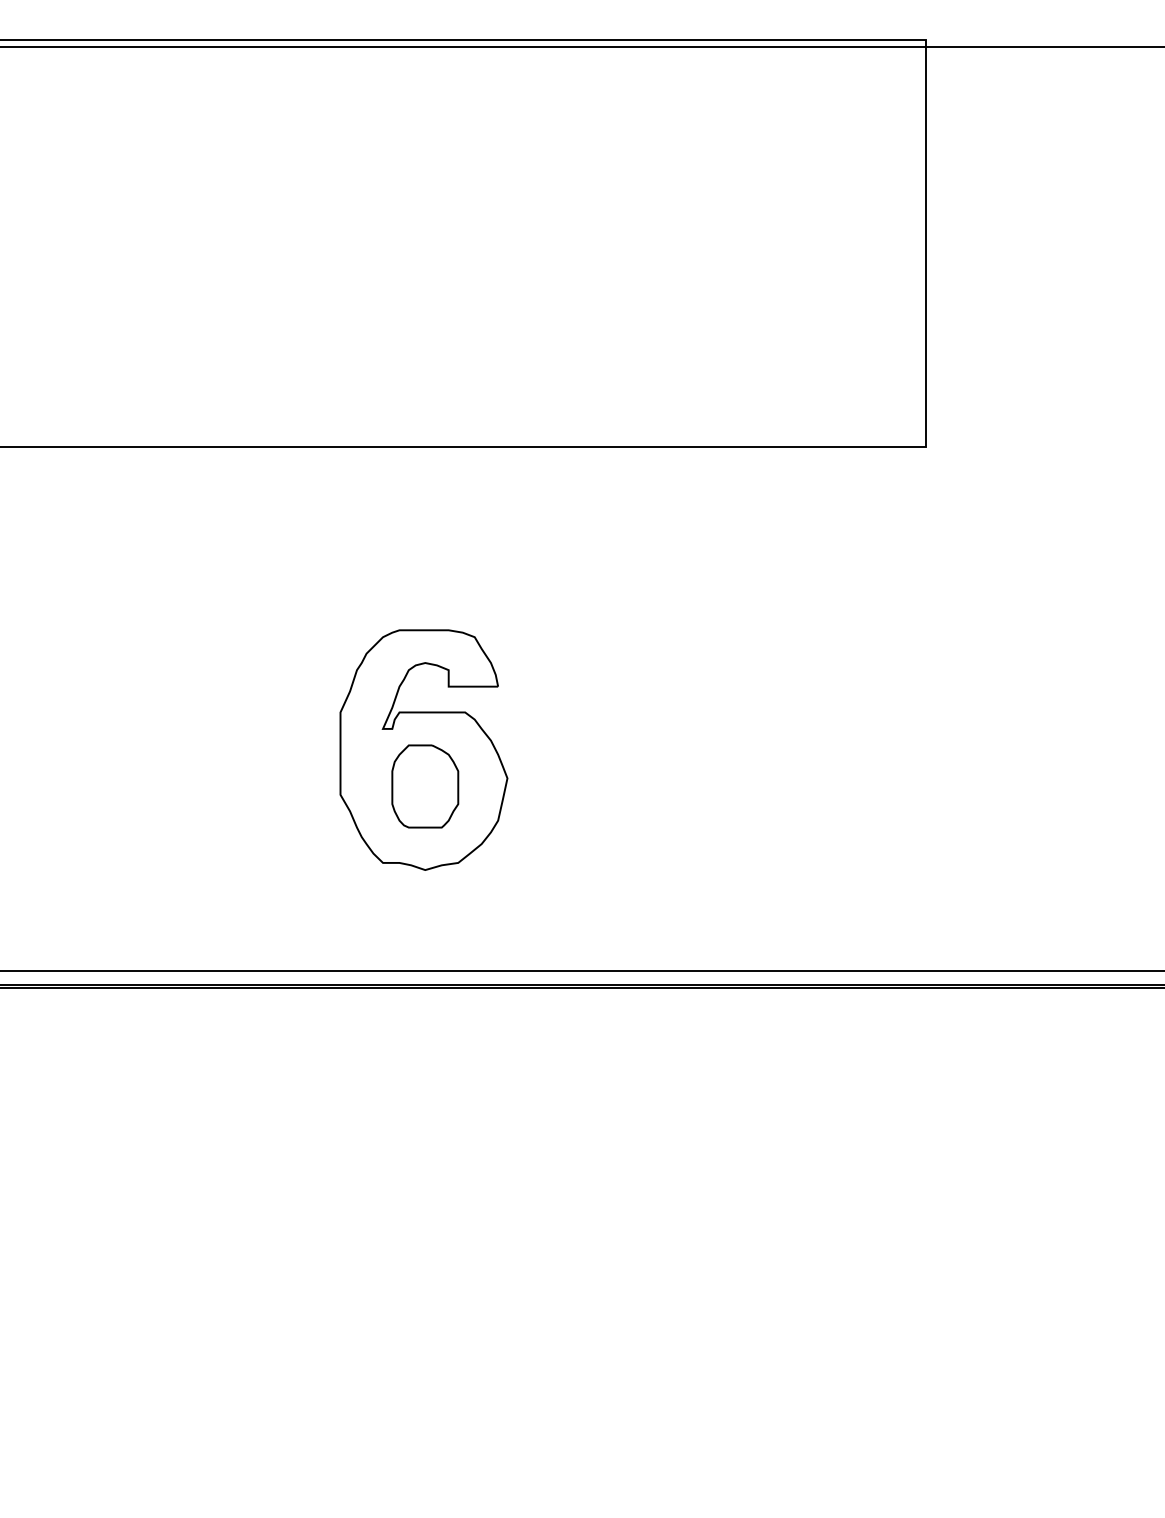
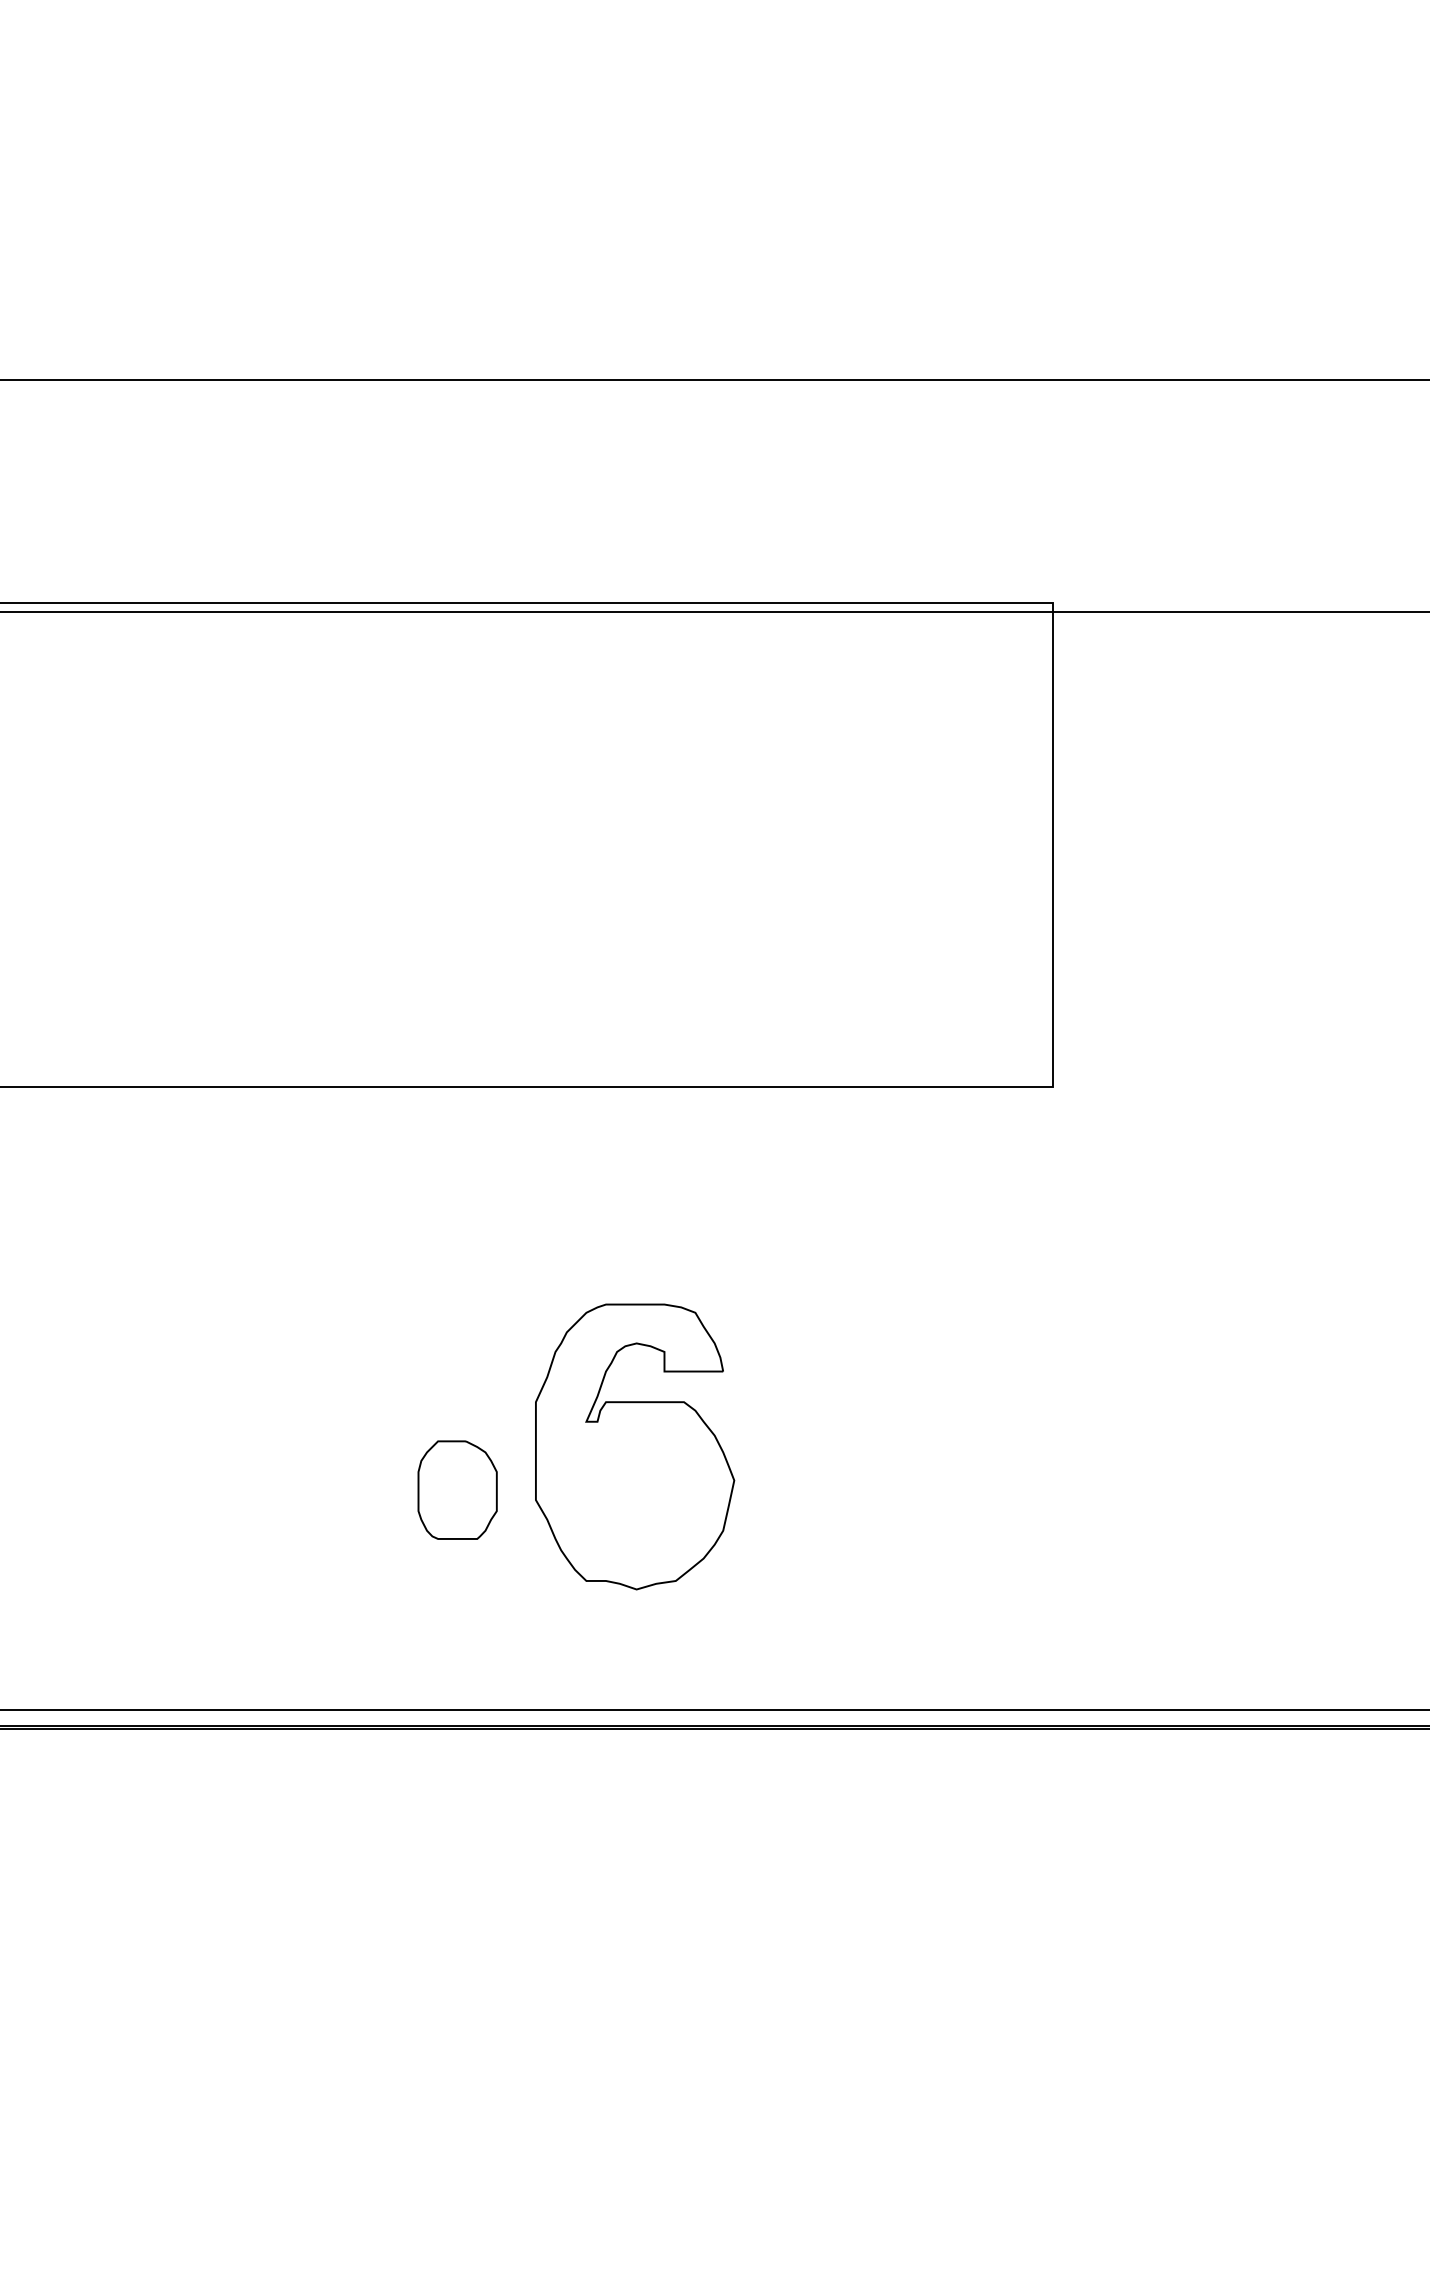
part: (424, 749) -> (635, 1446), moved

